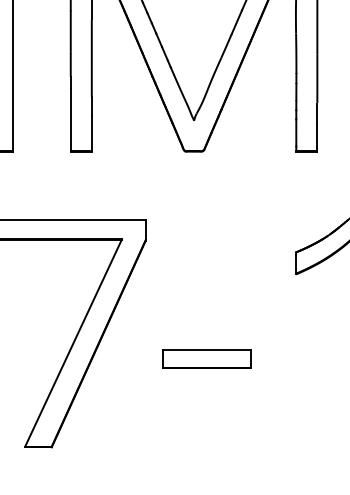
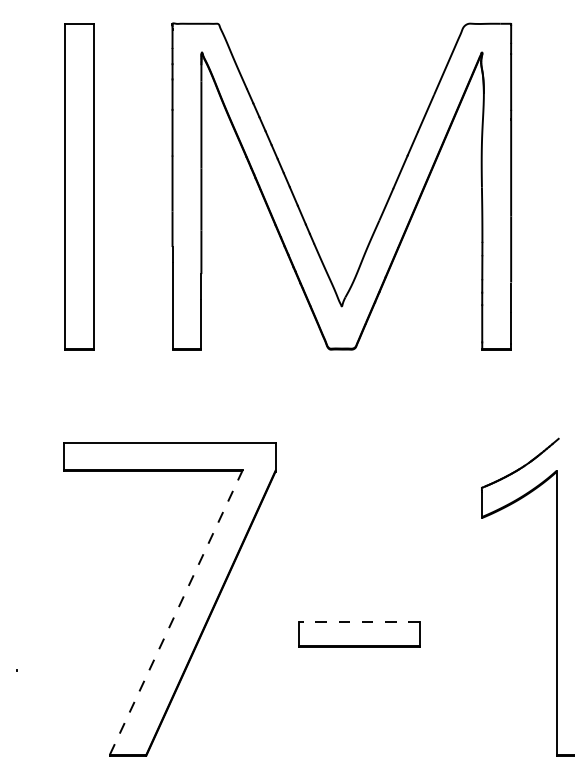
line: (73, 343) -> (176, 612), solid -> dashed
line: (206, 350) -> (359, 622), solid -> dashed

